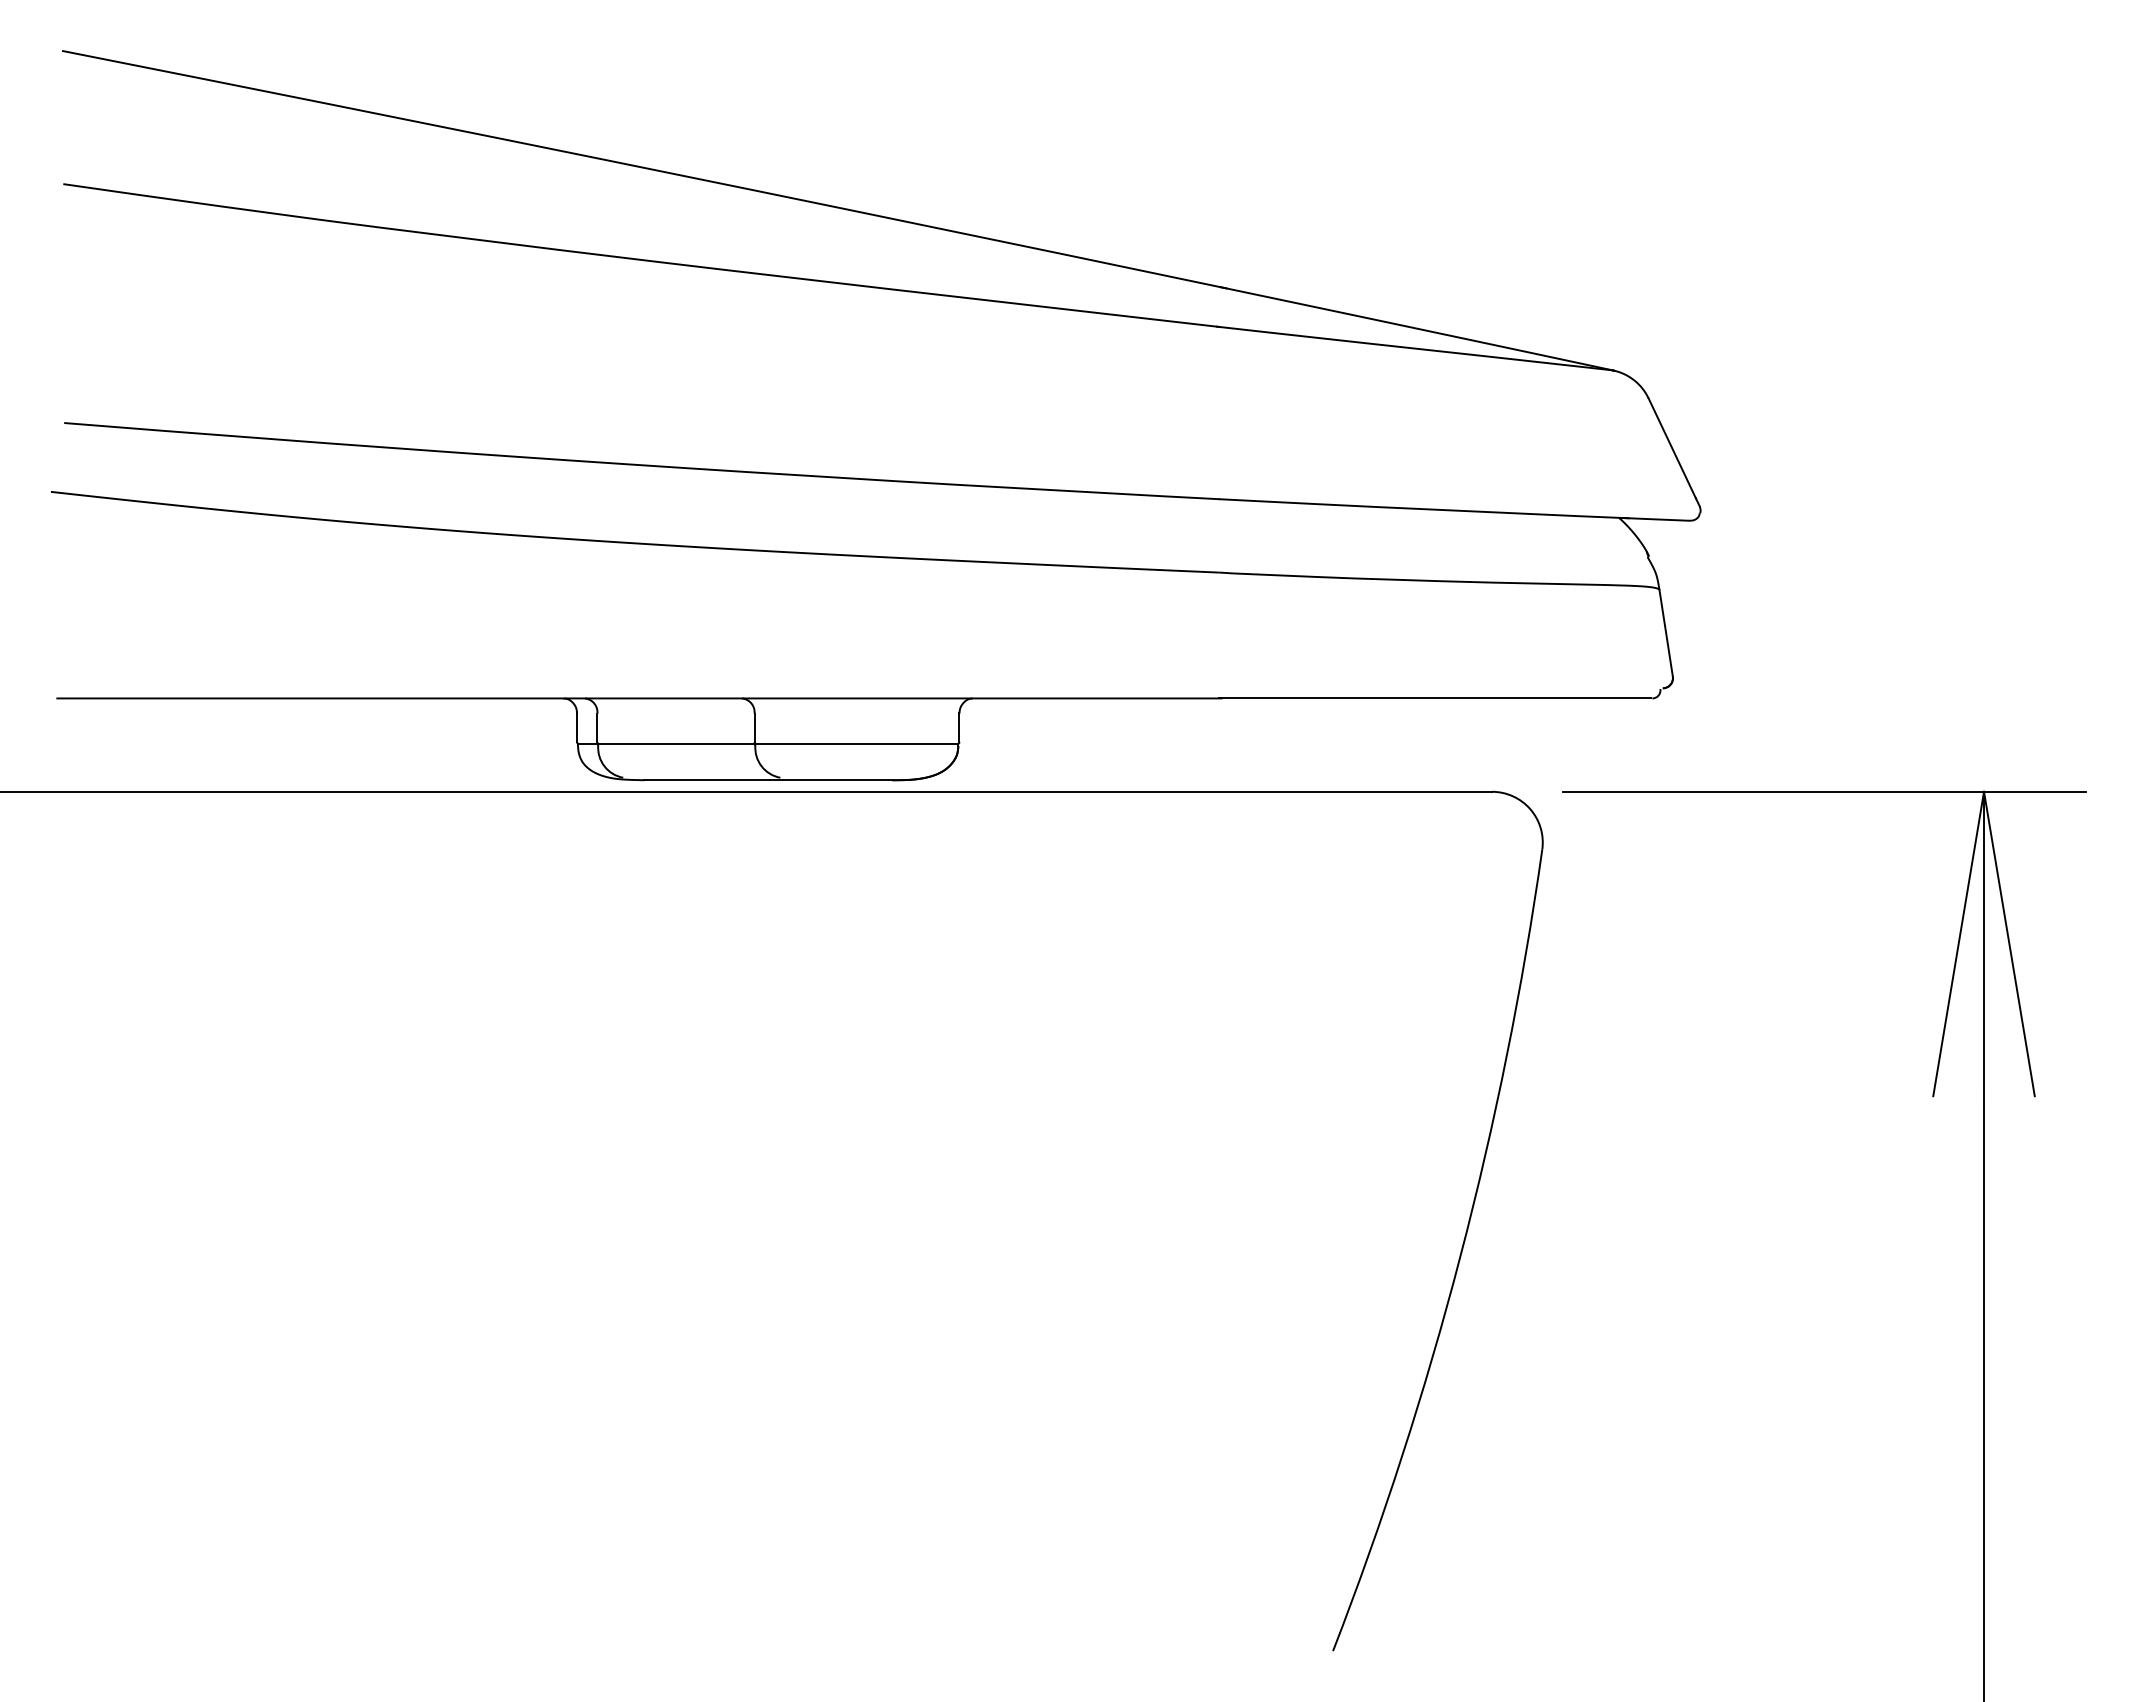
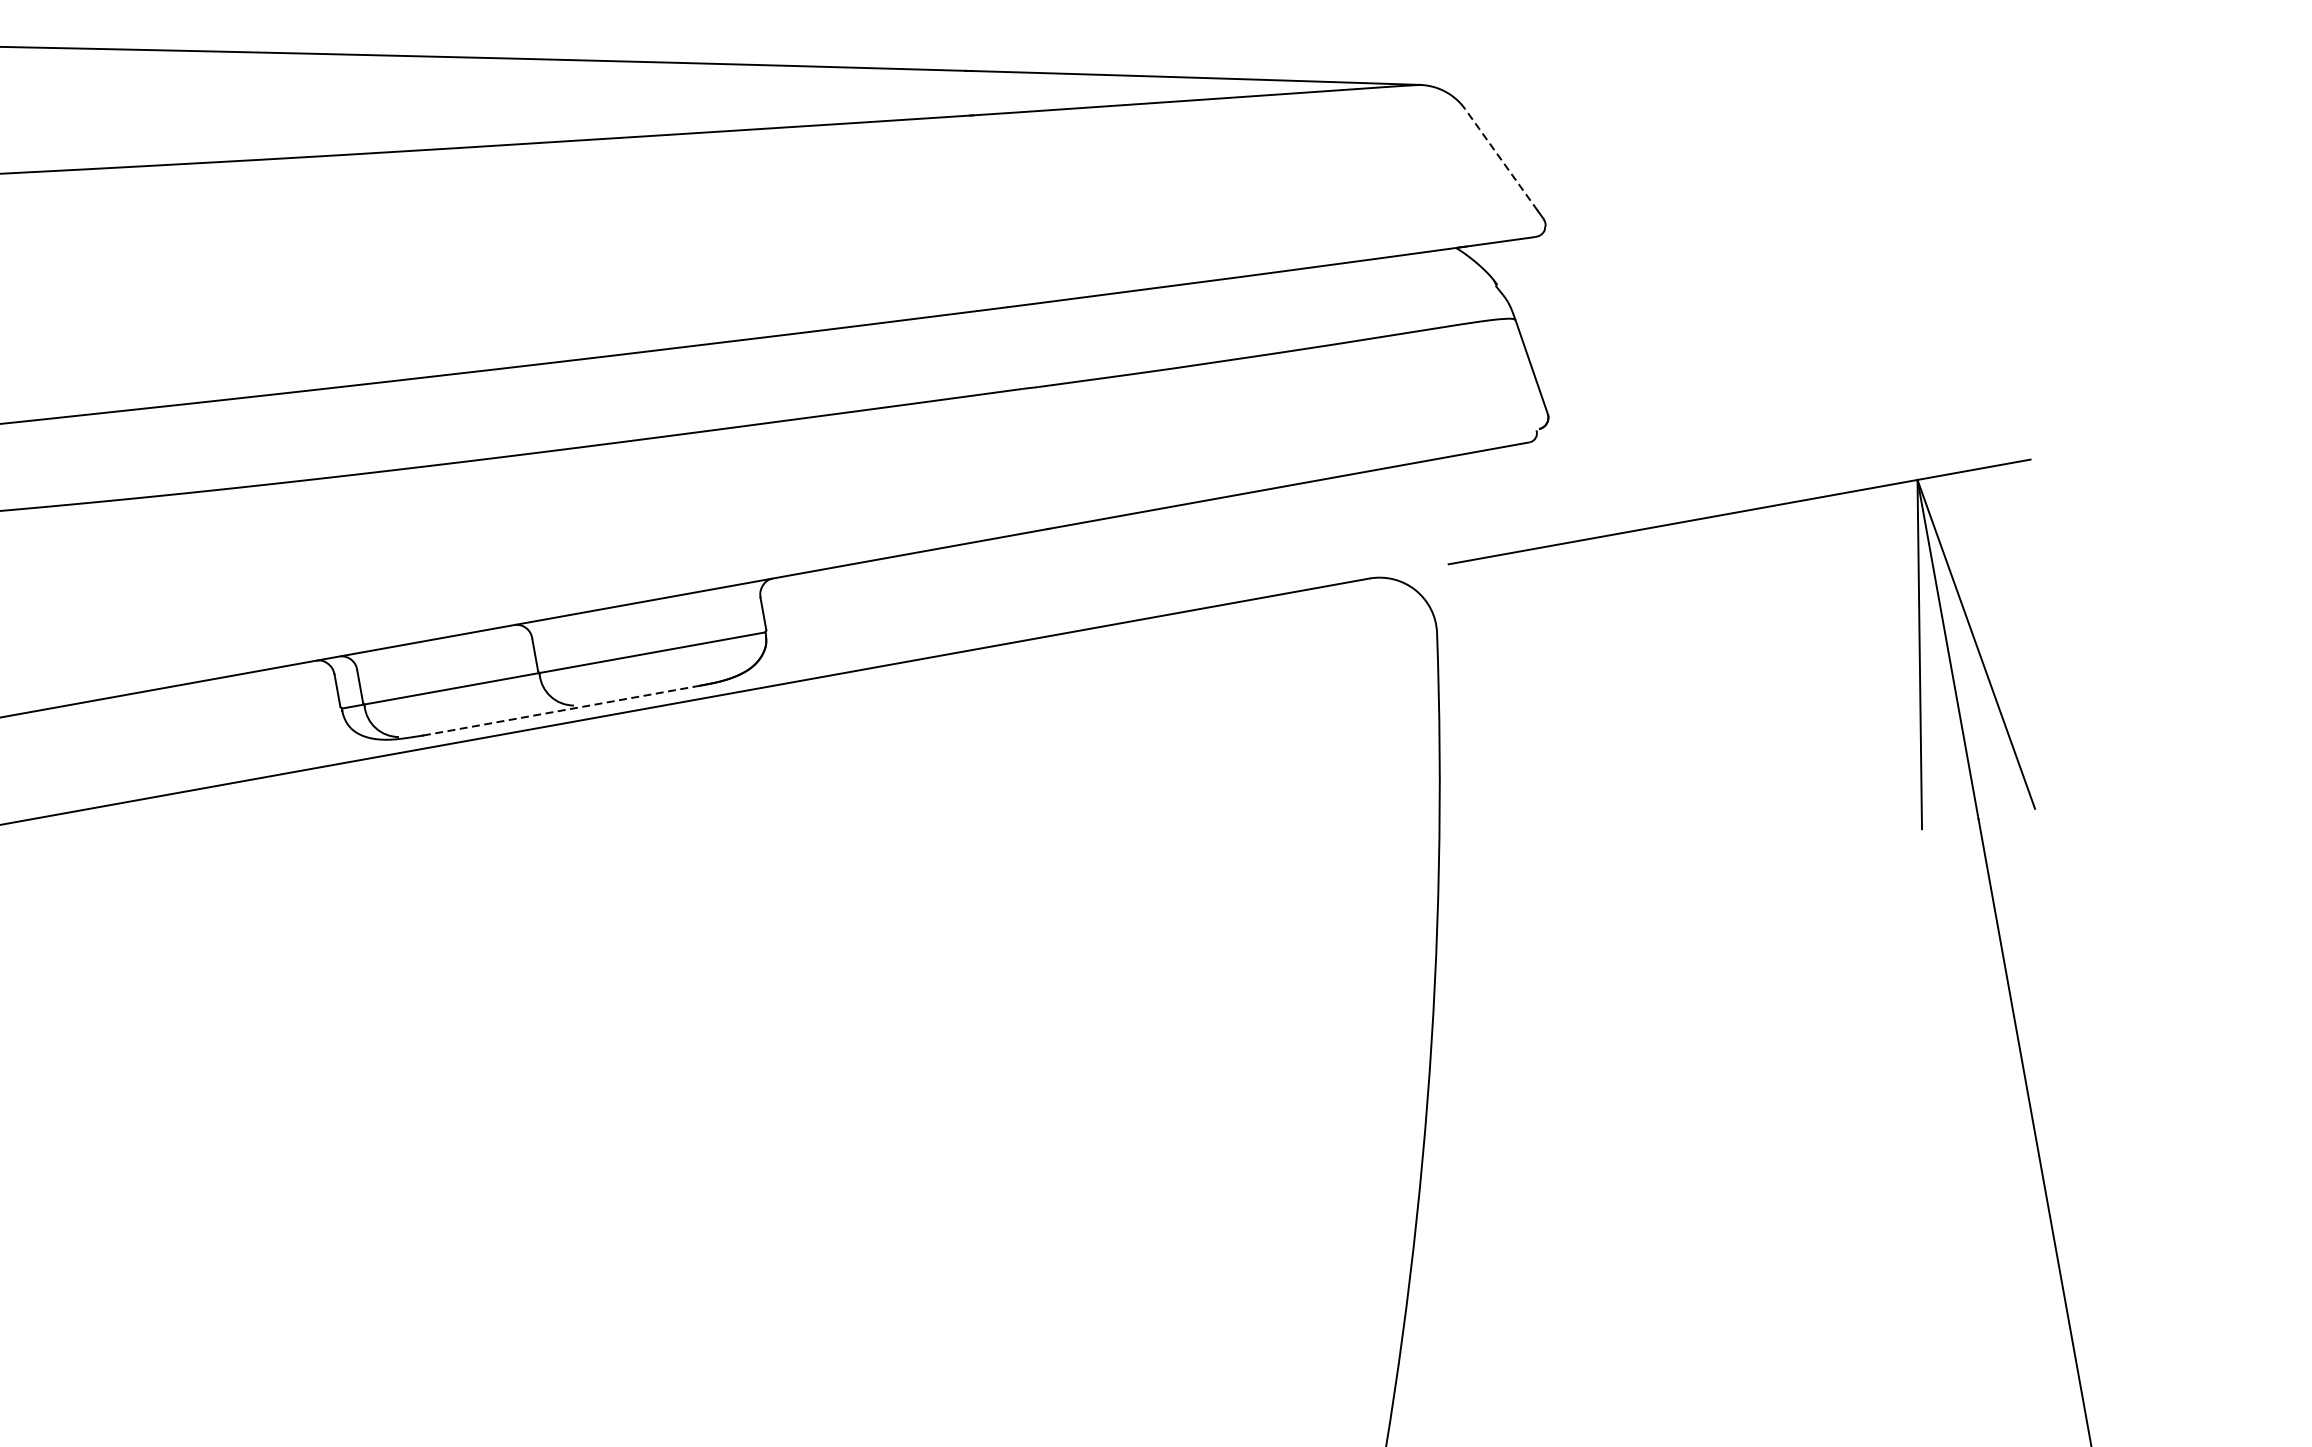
line: (1672, 447) -> (1501, 158), solid -> dashed
line: (768, 780) -> (561, 710), solid -> dashed

